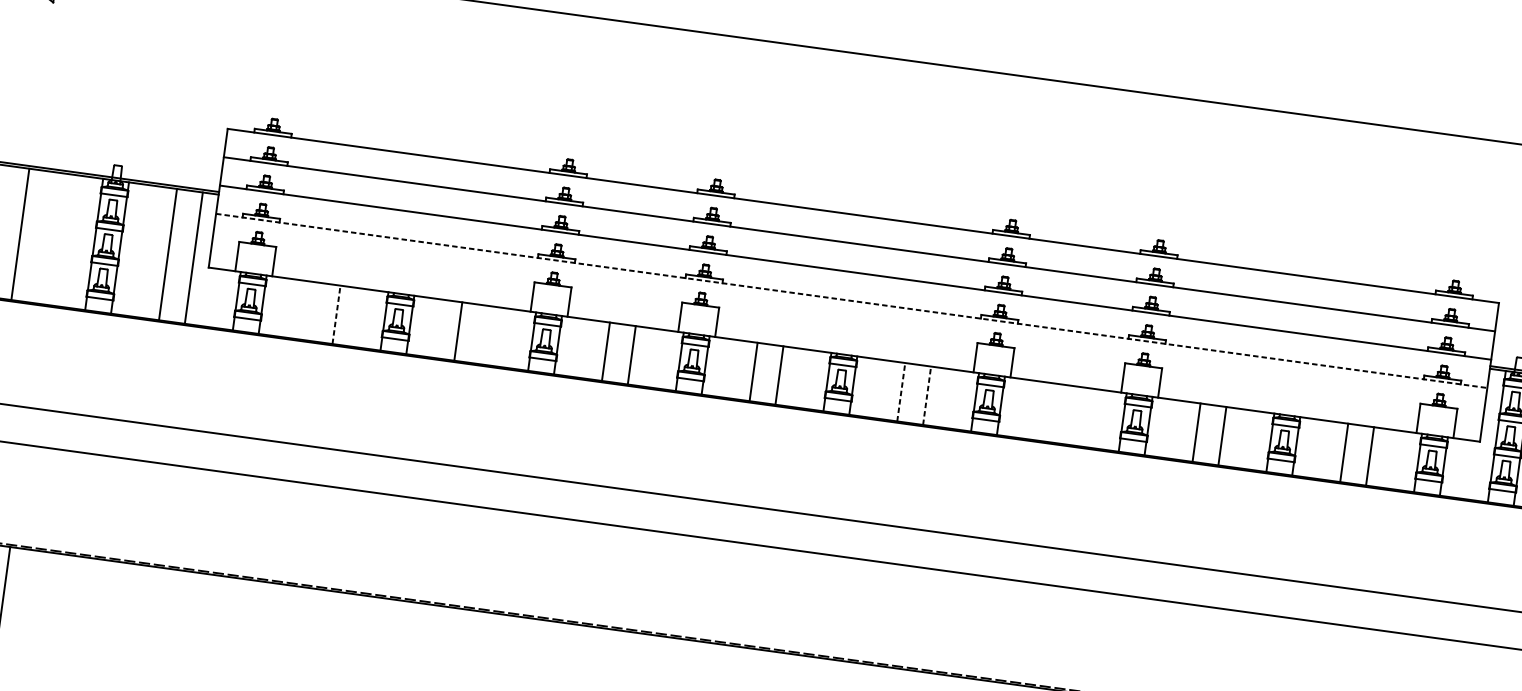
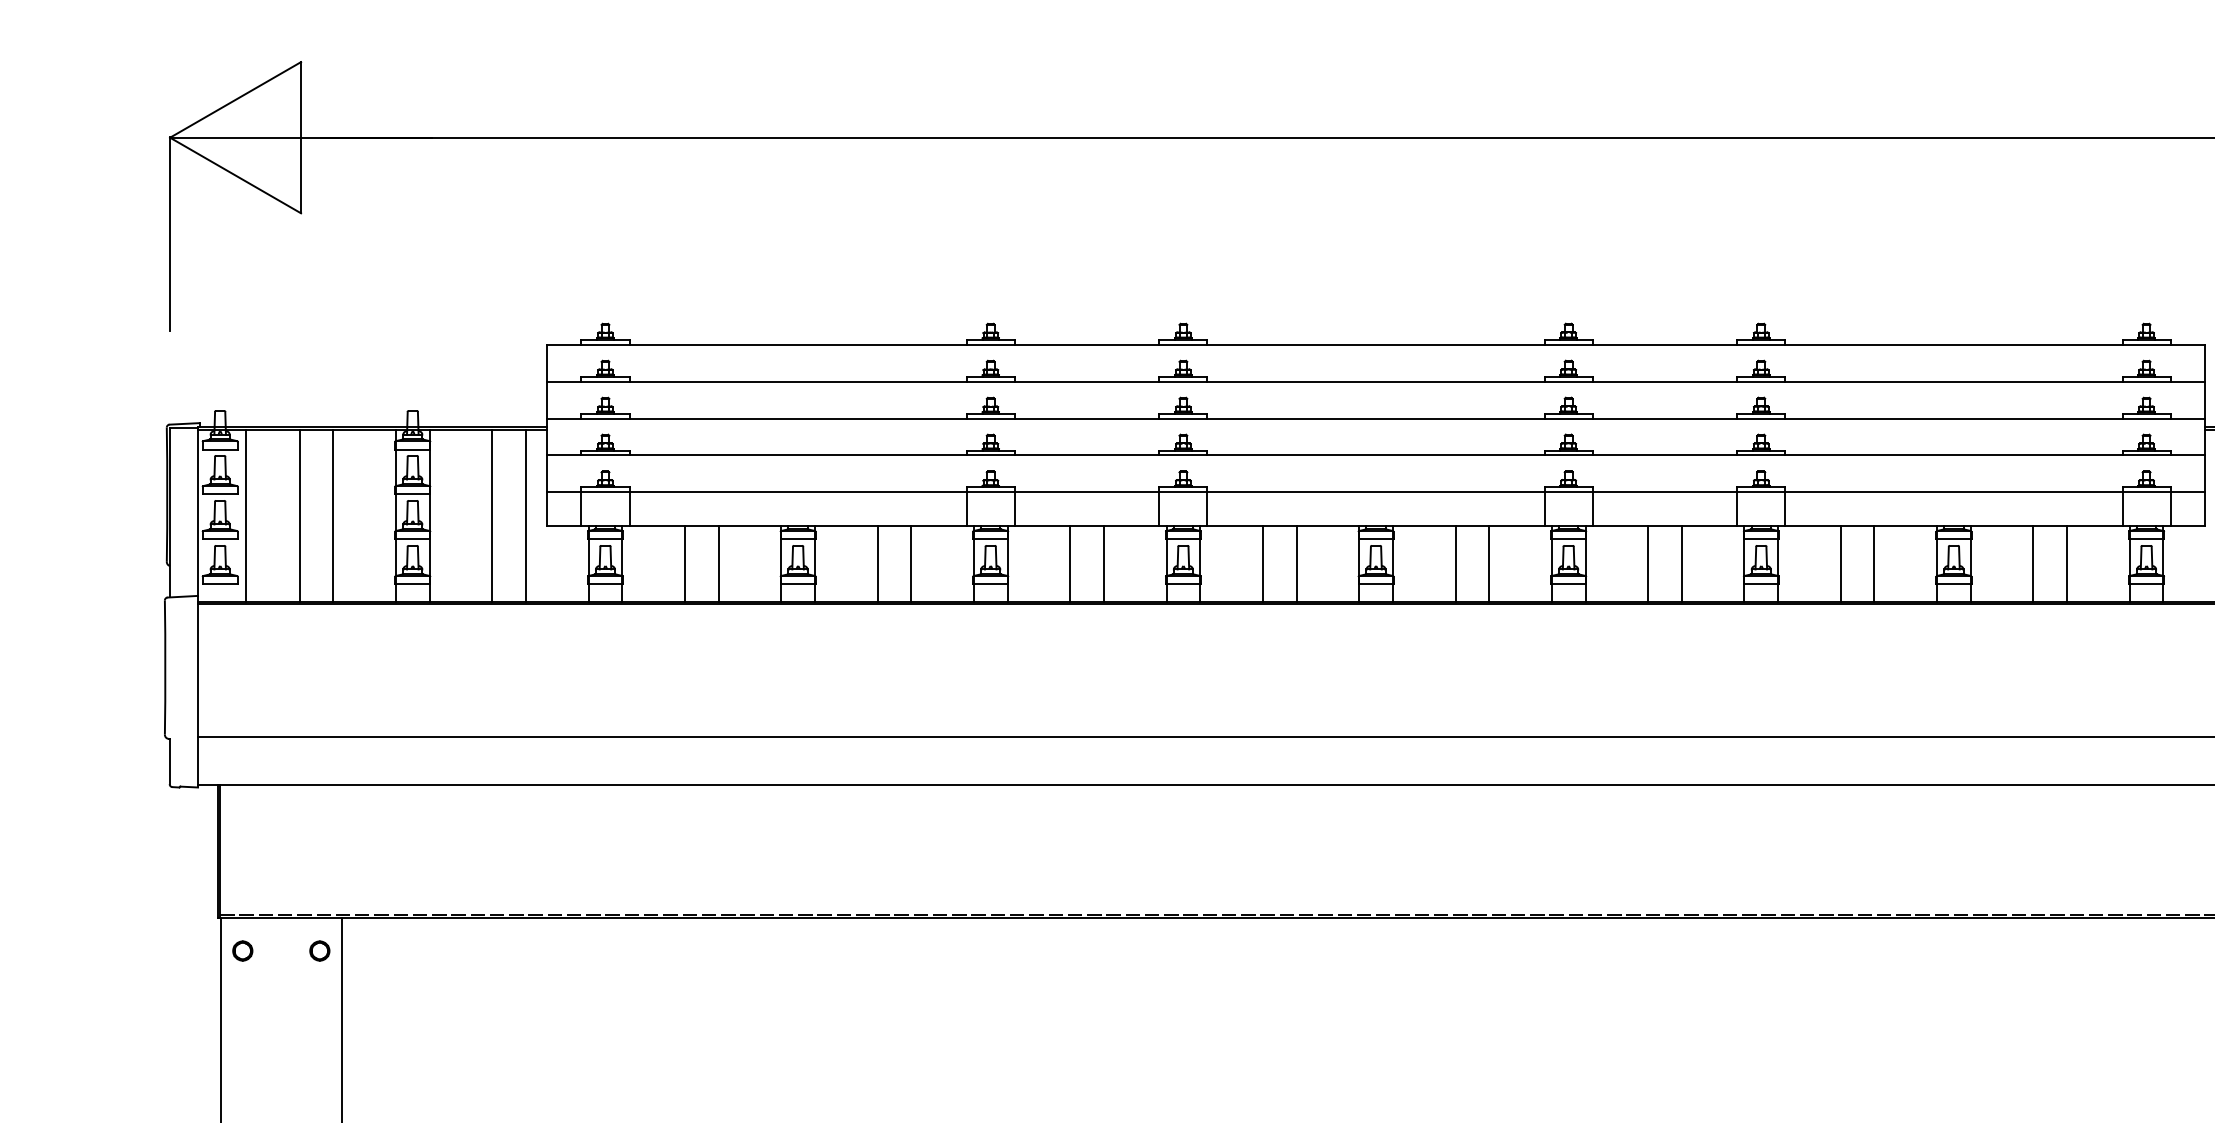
line: (46, 237) -> (333, 515), added
line: (852, 300) -> (1376, 455), dashed -> solid
line: (310, 311) -> (684, 563), added
line: (336, 314) -> (718, 563), dashed -> solid
line: (847, 328) -> (1375, 491), added
line: (484, 334) -> (911, 563), added
line: (901, 392) -> (1455, 563), dashed -> solid
line: (927, 395) -> (1489, 563), dashed -> solid
line: (1049, 412) -> (1648, 563), added
line: (1074, 415) -> (1681, 563), added

